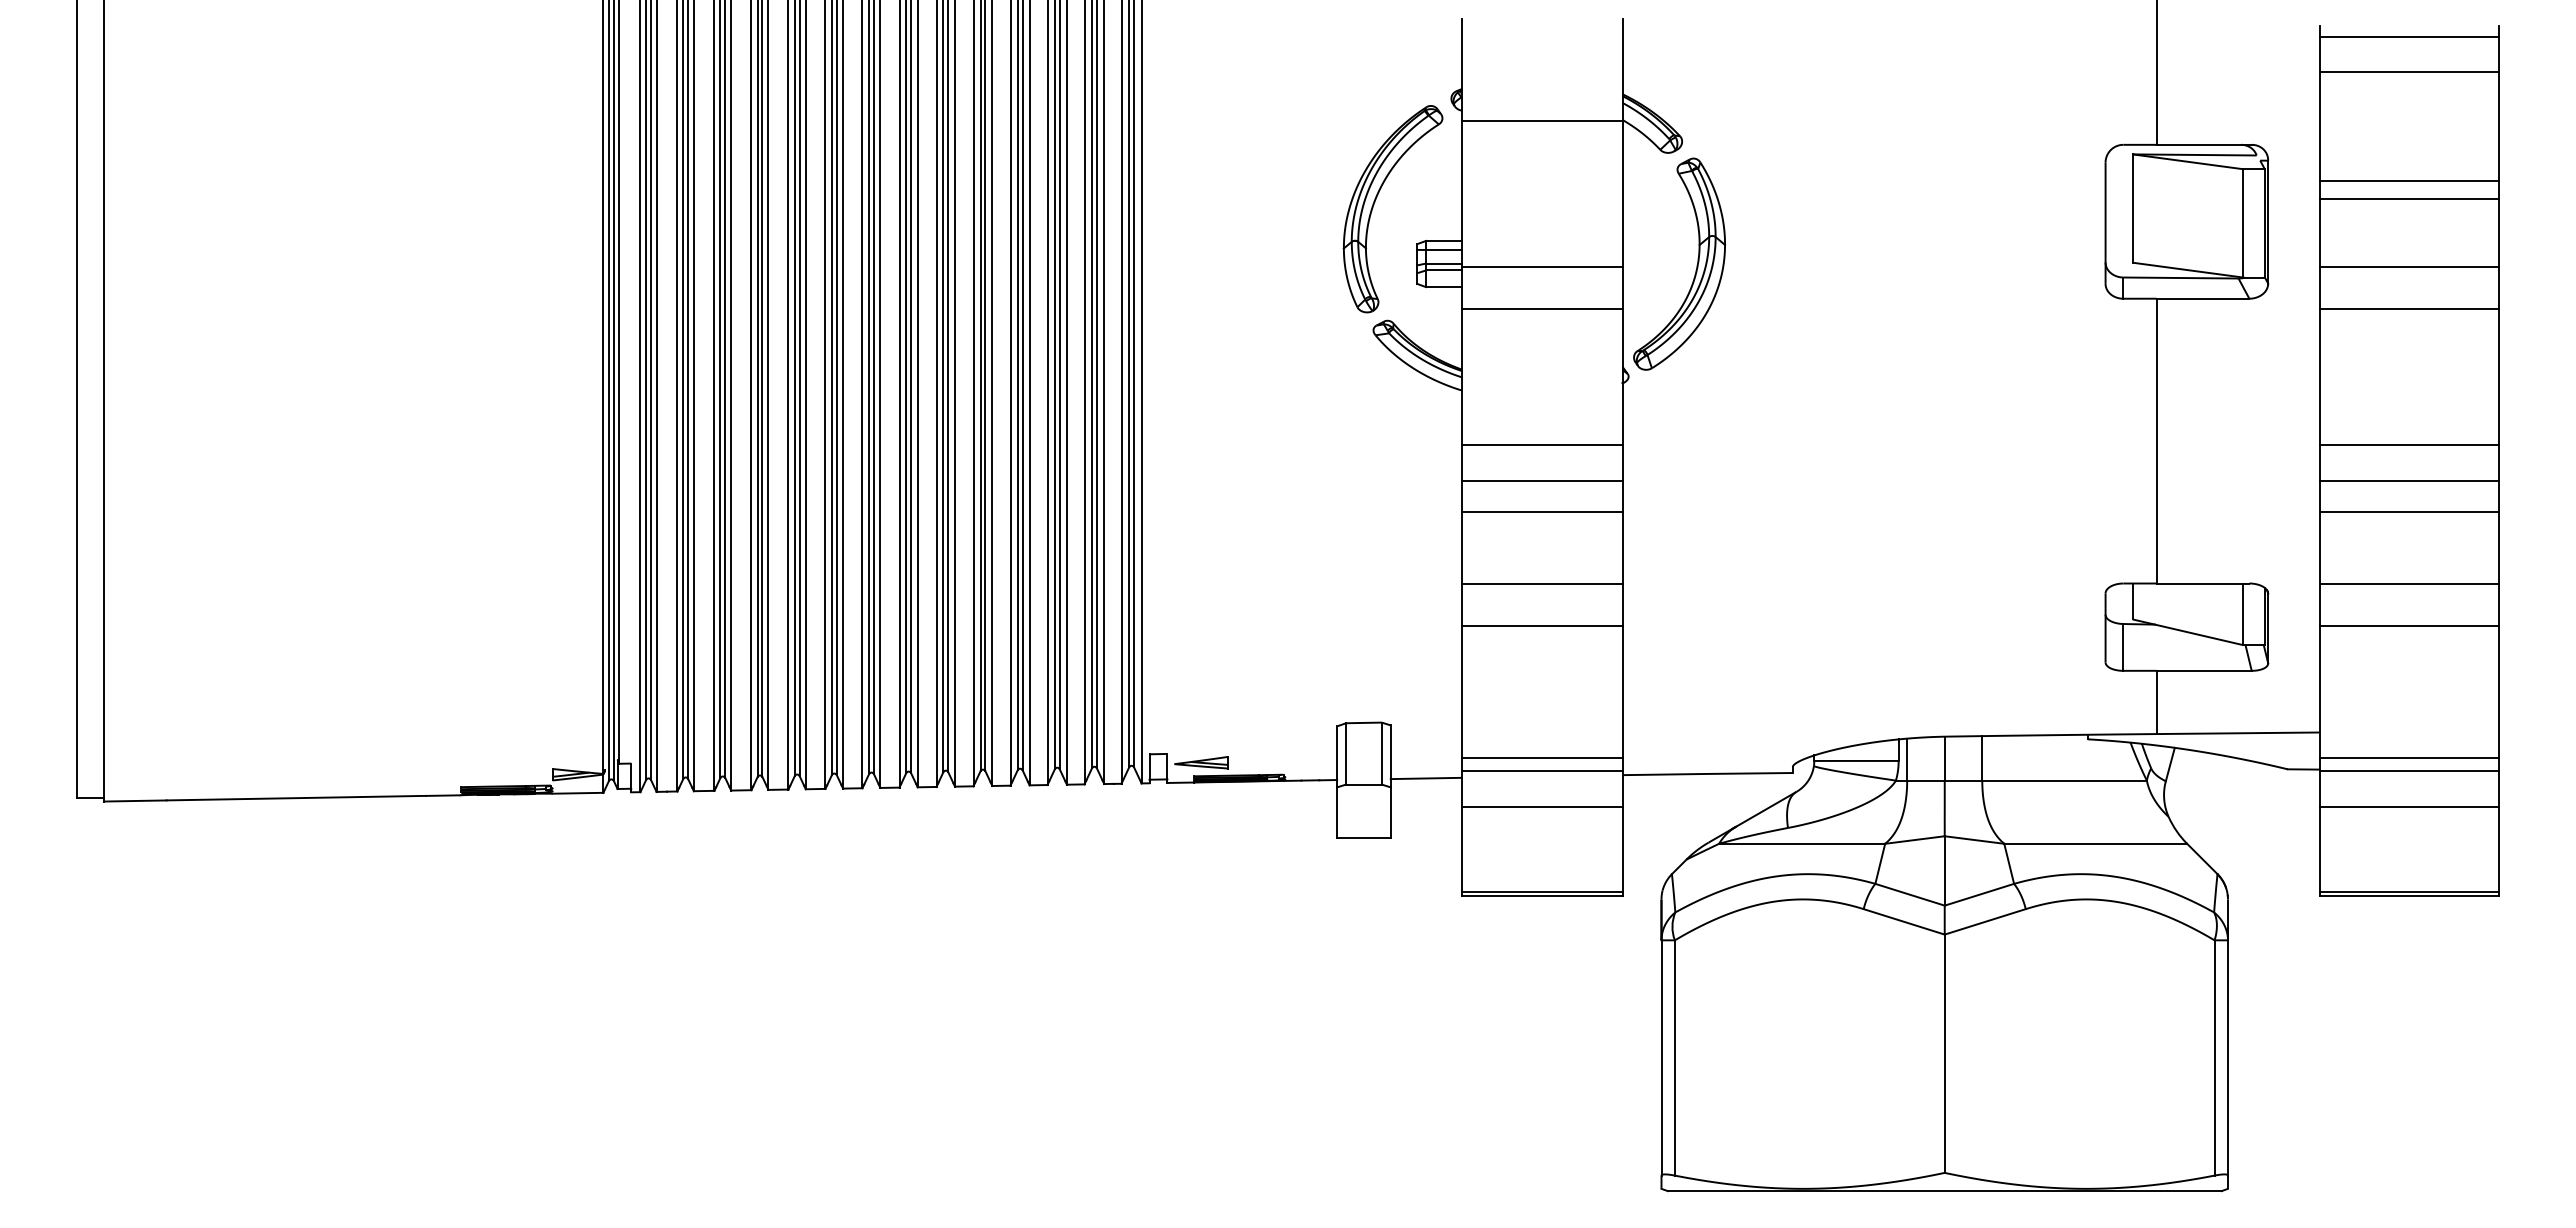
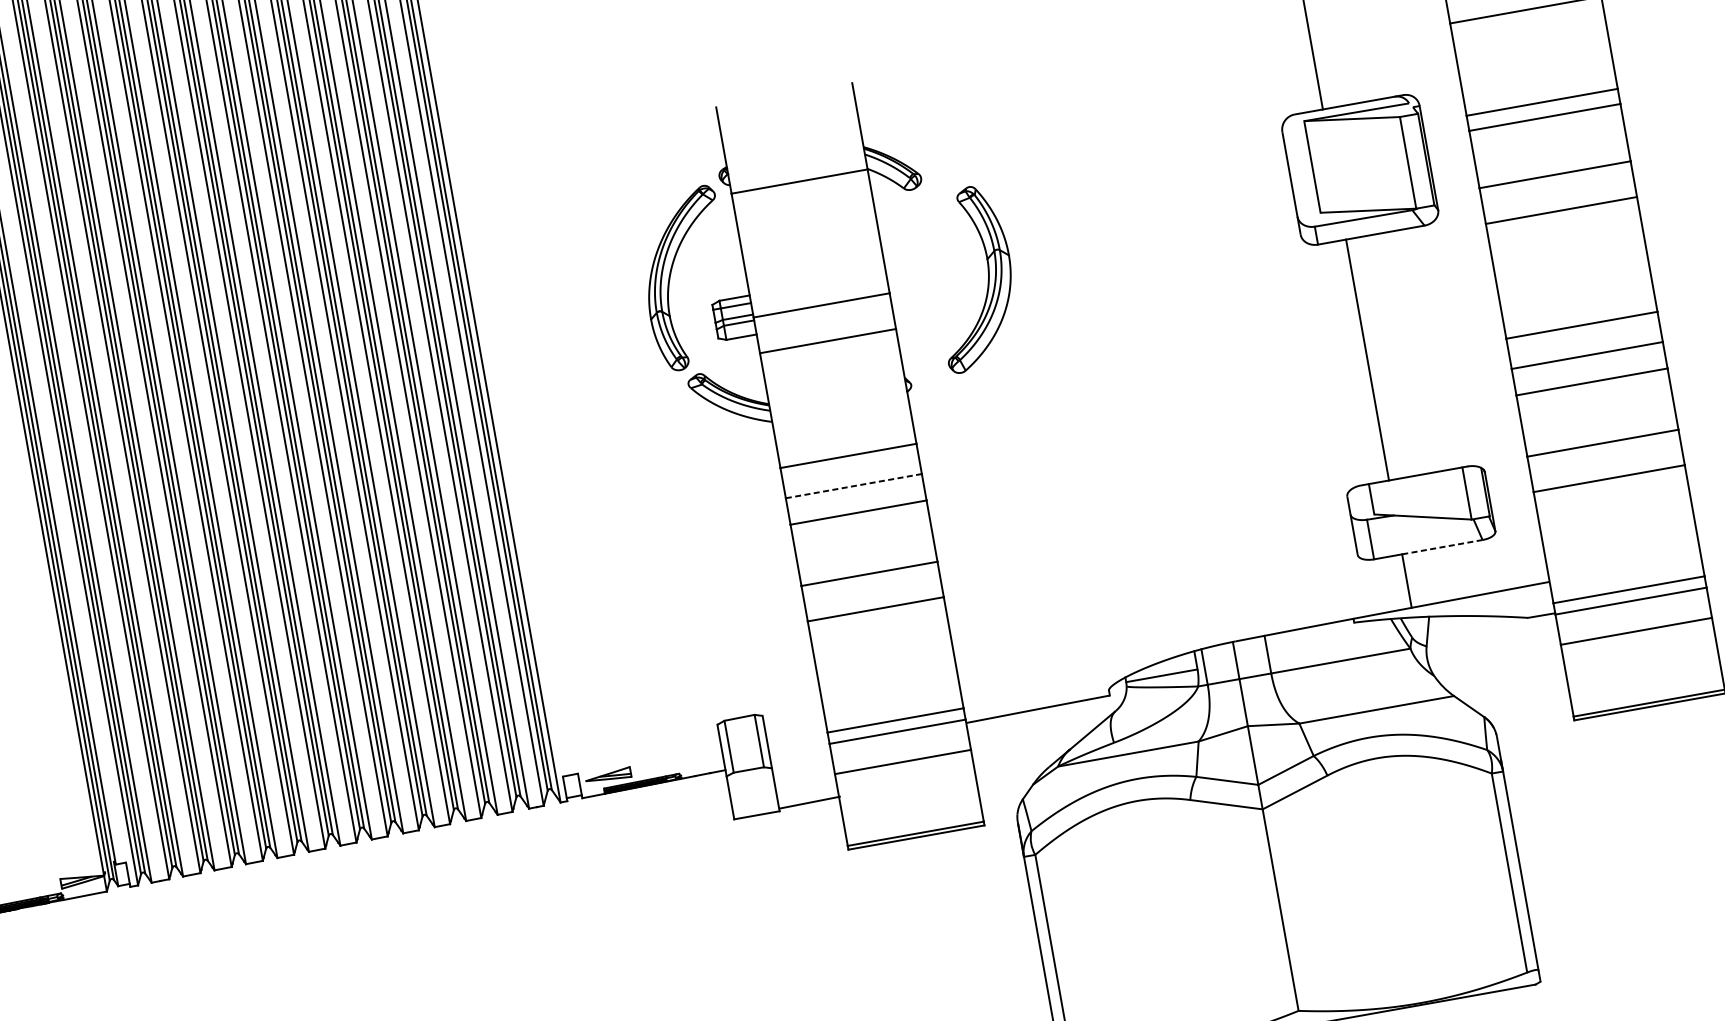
part: (1696, 265) -> (987, 277), moved
line: (1542, 480) -> (854, 485), solid -> dashed
line: (2204, 670) -> (1442, 546), solid -> dashed
line: (1425, 778) -> (809, 802), moved

